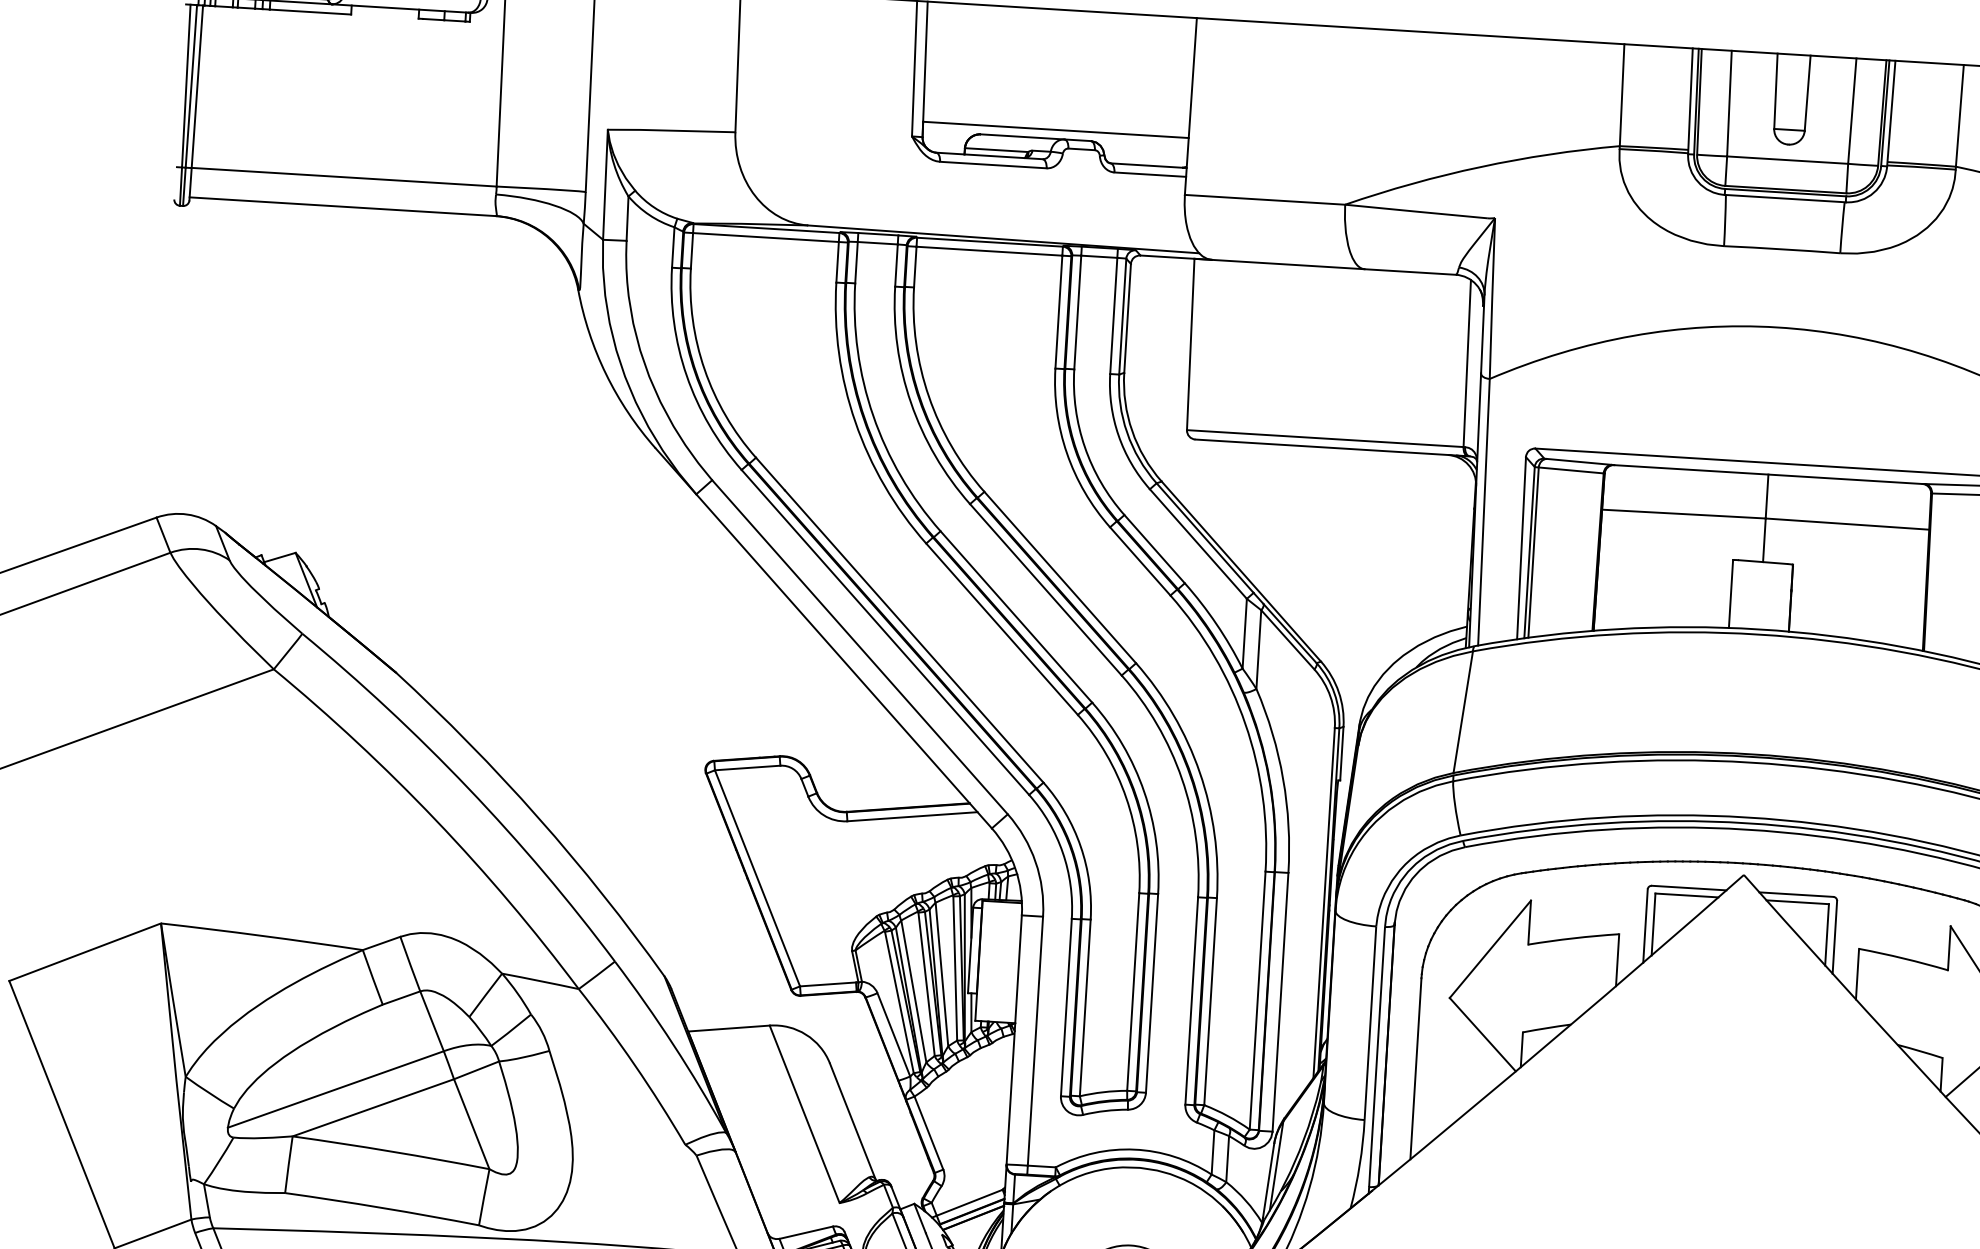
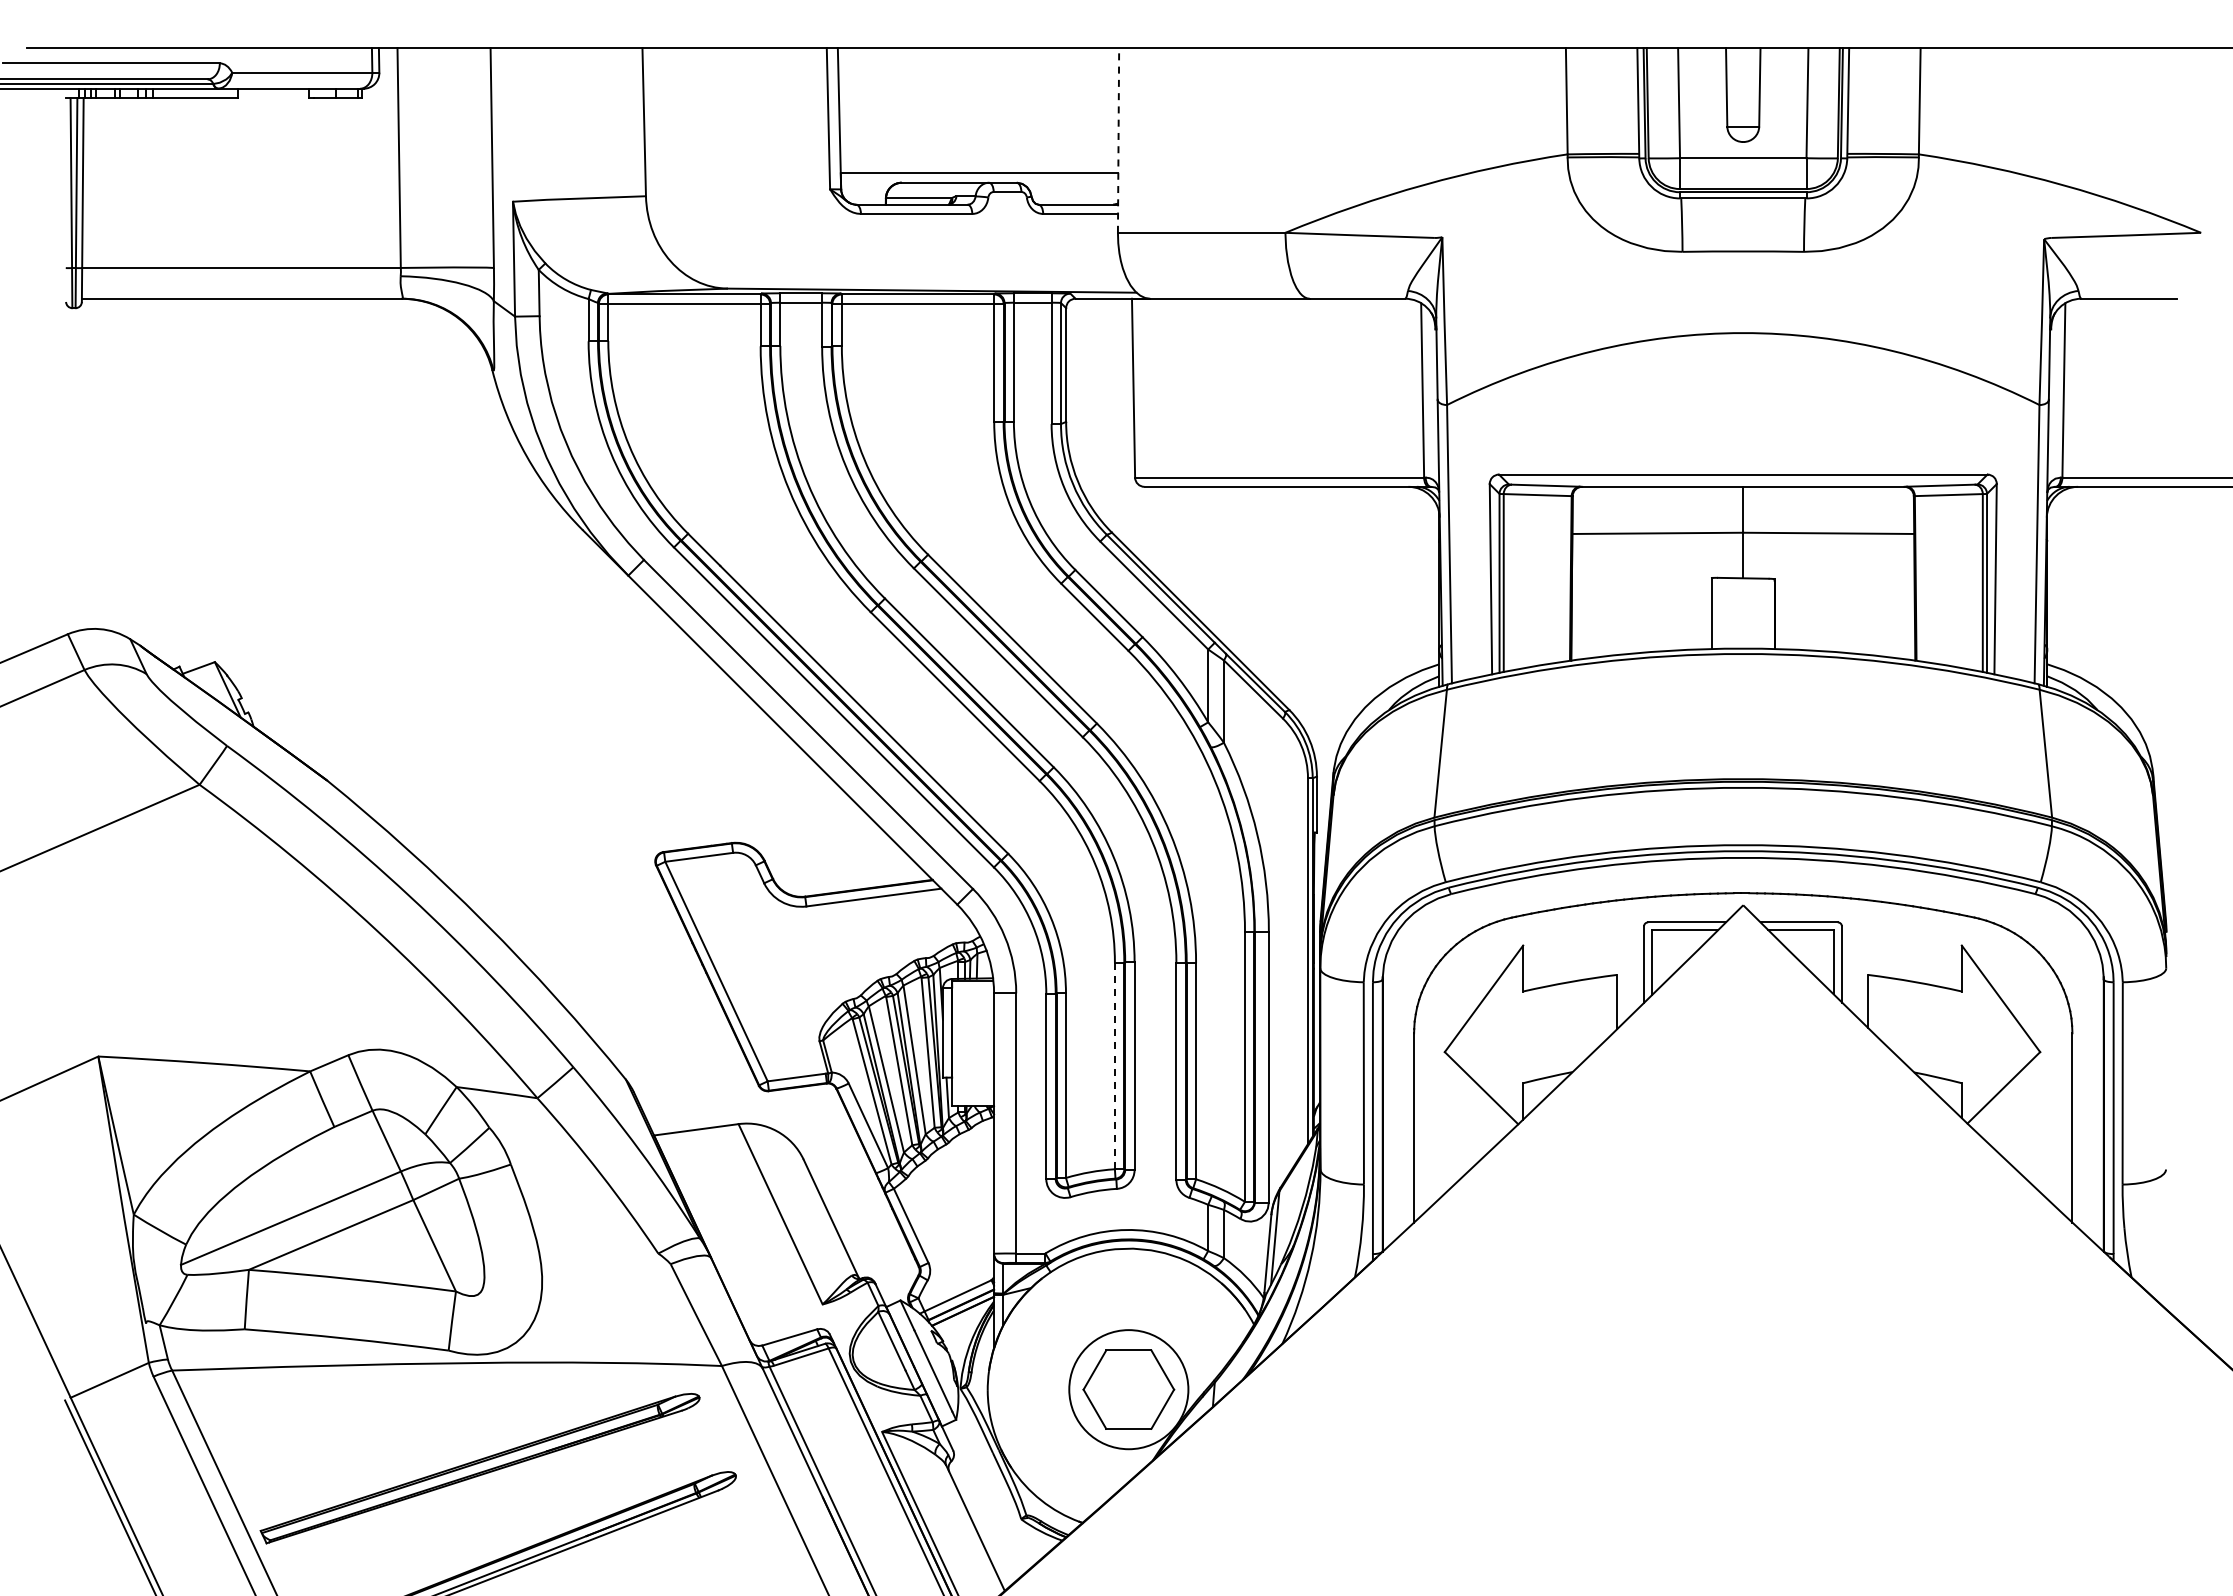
line: (1190, 105) -> (1118, 139), solid -> dashed
line: (1132, 992) -> (1114, 1066), solid -> dashed

